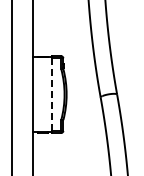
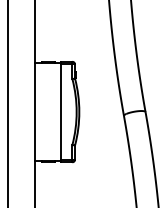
line: (52, 94) -> (60, 111), dashed -> solid

